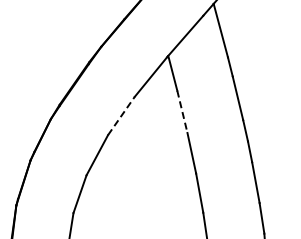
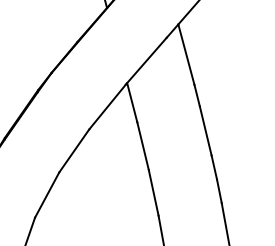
line: (182, 111) -> (143, 145), dashed -> solid
line: (121, 115) -> (74, 150), dashed -> solid

